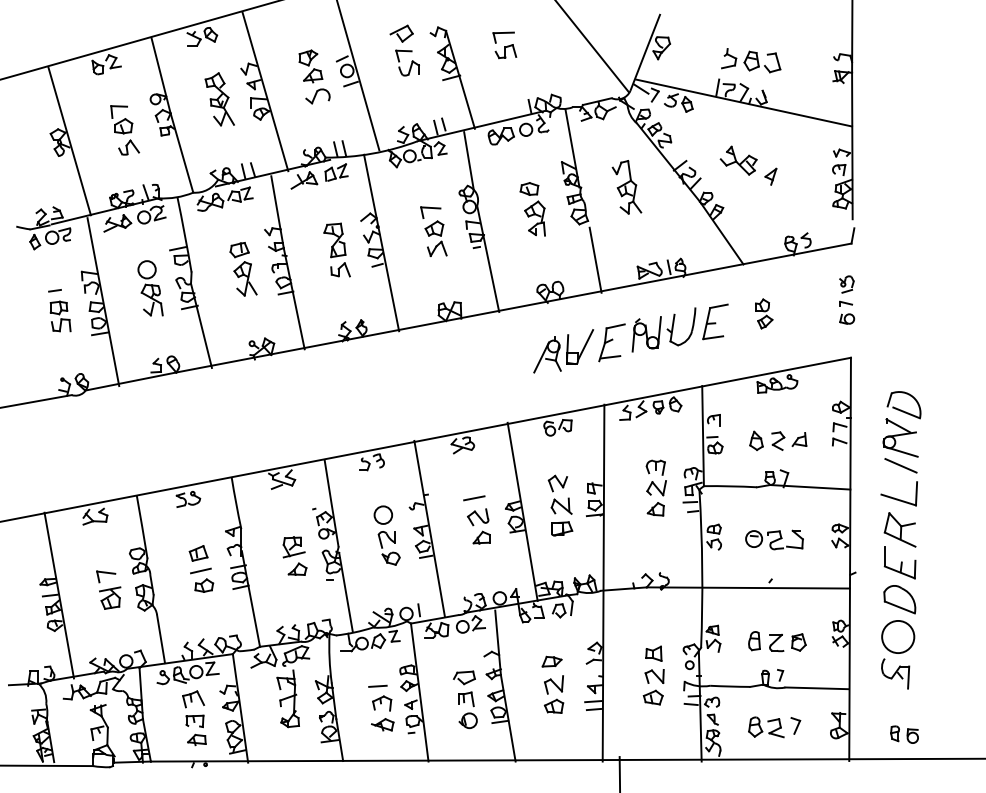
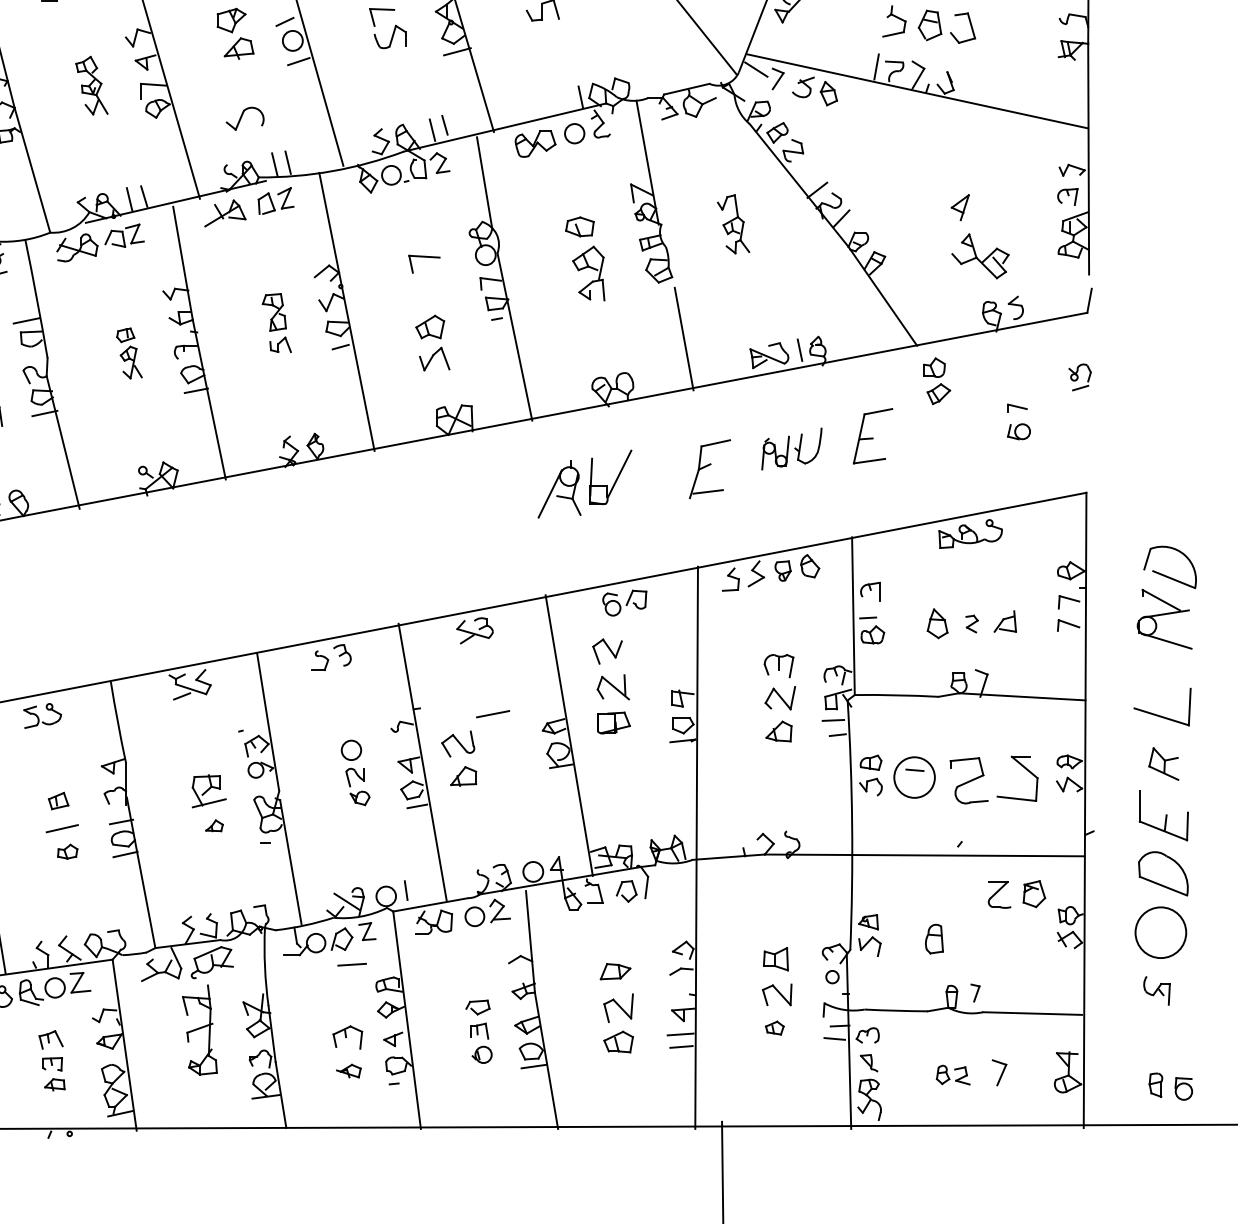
part: (317, 96) -> (244, 118), moved
part: (219, 99) -> (91, 85), size x0.7
part: (738, 160) -> (980, 256), moved
part: (626, 187) -> (732, 224), size x0.7
part: (435, 238) -> (431, 342), moved
part: (336, 249) -> (275, 322), size x0.7
part: (243, 269) -> (129, 353), size x0.6
part: (847, 312) -> (1019, 421), moved
part: (764, 313) -> (937, 380), moved
part: (663, 329) -> (791, 448), size x0.6
part: (563, 351) -> (584, 484), moved
part: (778, 440) -> (972, 623), size x0.6
line: (900, 465) -> (1164, 662), removed
part: (560, 505) -> (611, 686), moved
part: (478, 526) -> (458, 758), moved
part: (899, 529) -> (1162, 763), size x0.6
part: (386, 535) -> (354, 772), size x0.7
part: (774, 539) -> (965, 779), size x1.6
part: (198, 553) -> (58, 801), size x0.7
part: (297, 568) -> (214, 824), size x0.6
part: (204, 585) -> (67, 851), size x0.7
part: (787, 642) -> (1016, 894), moved
part: (895, 673) -> (1156, 990), size x0.6
line: (377, 685) -> (351, 963), moved
part: (652, 697) -> (773, 1028), size x0.6
part: (465, 699) -> (479, 1031), size x0.7
part: (194, 718) -> (52, 1061), size x0.7
part: (382, 724) -> (348, 1070), size x0.7
part: (766, 727) -> (953, 1075), size x0.6

